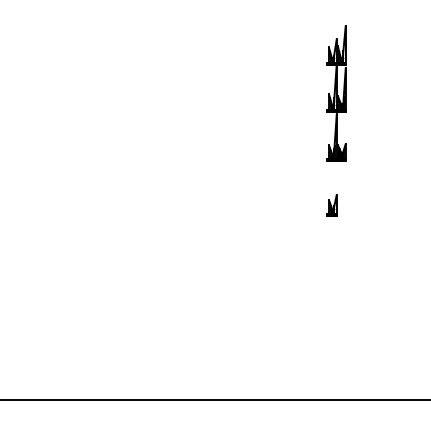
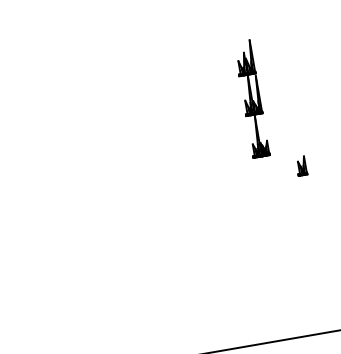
part: (336, 93) -> (251, 99), moved

